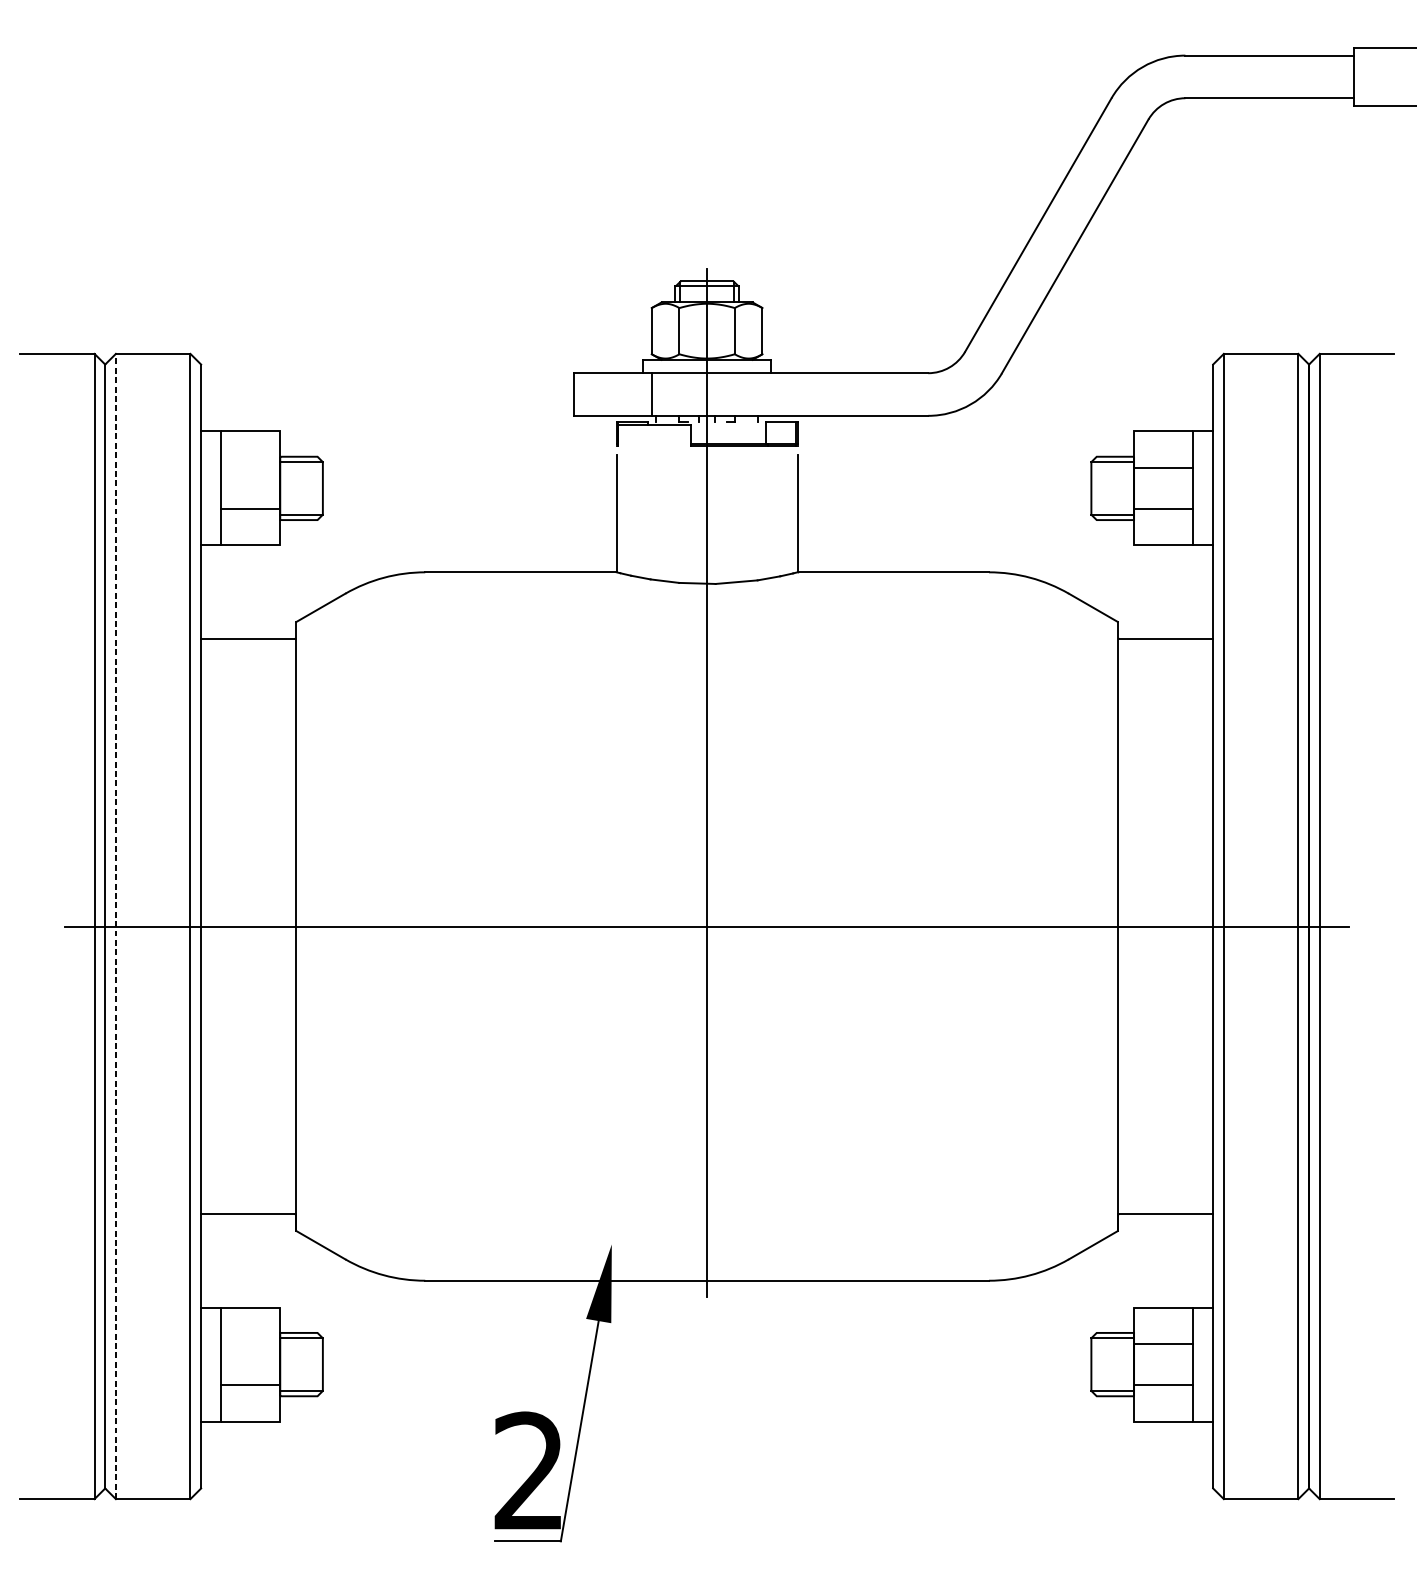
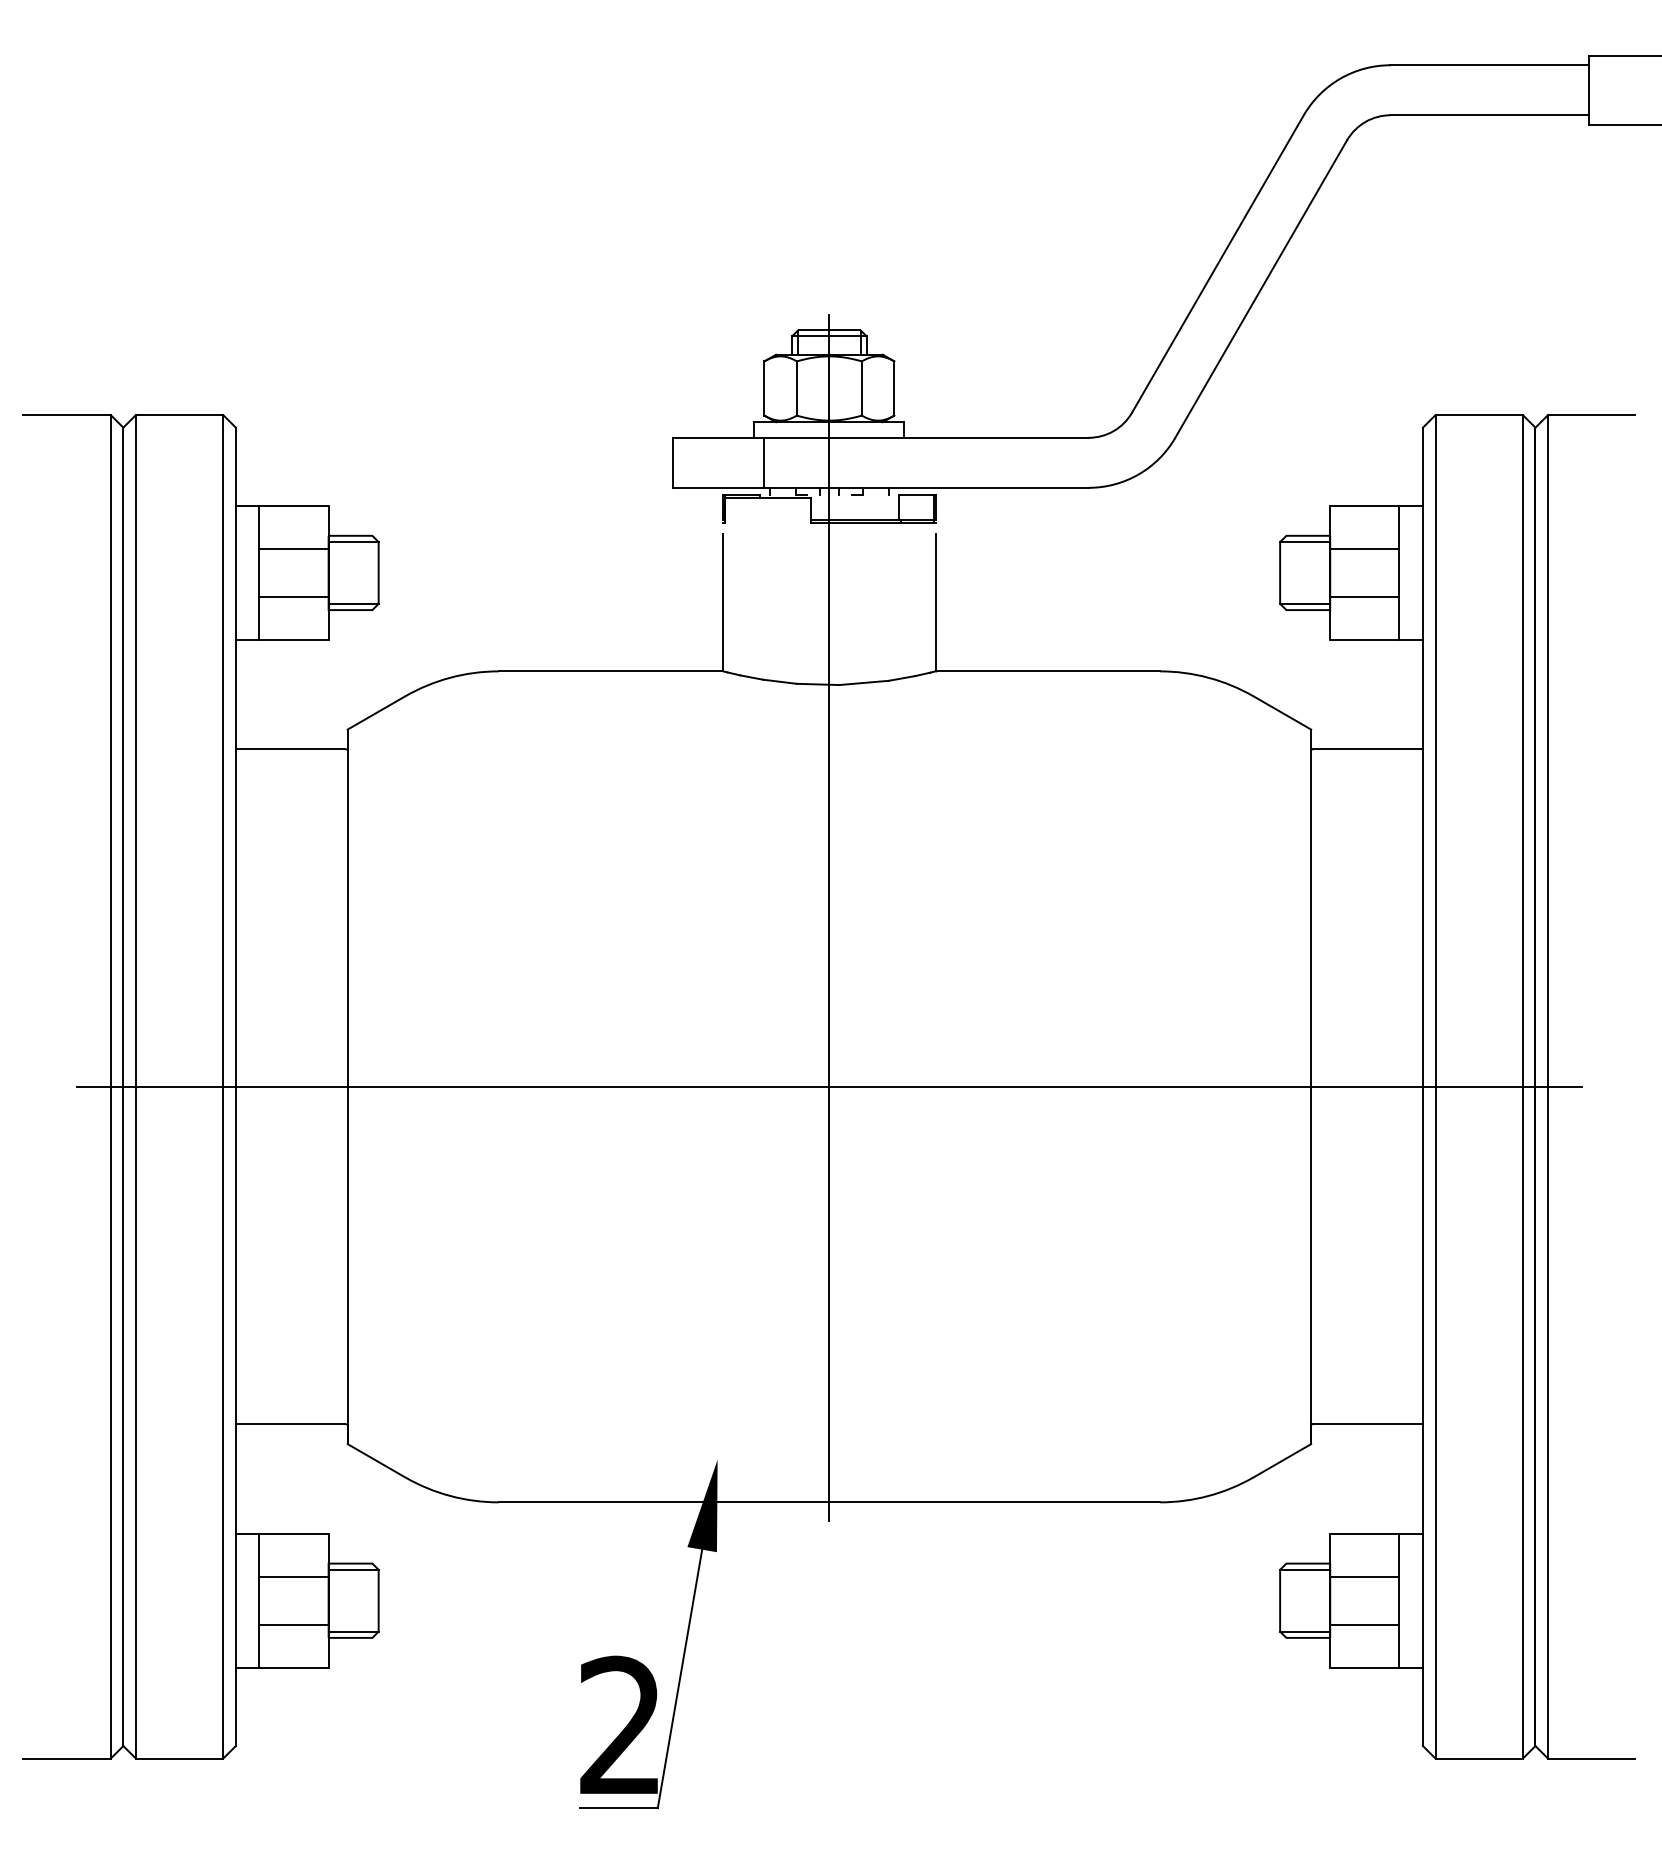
line: (250, 467) -> (293, 548), added
line: (115, 926) -> (135, 1086), dashed -> solid
line: (250, 1344) -> (293, 1577), added

